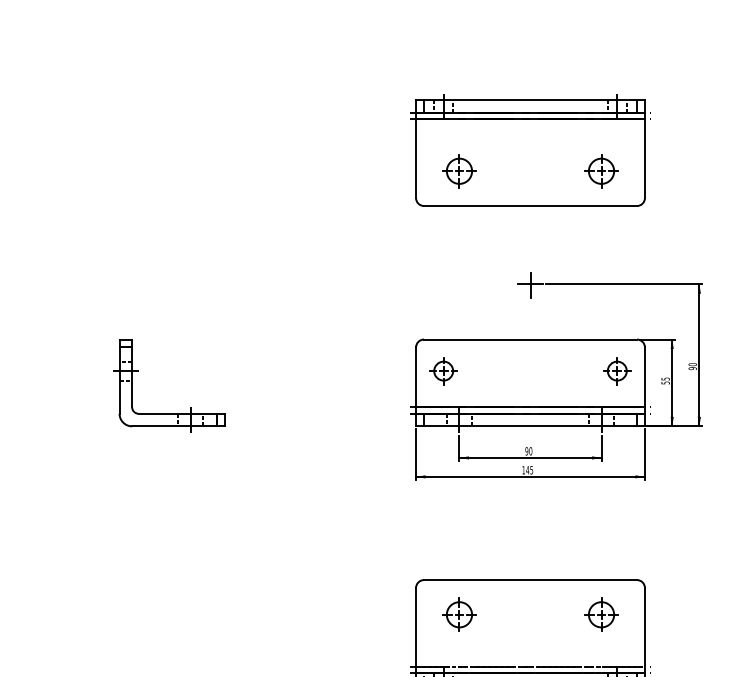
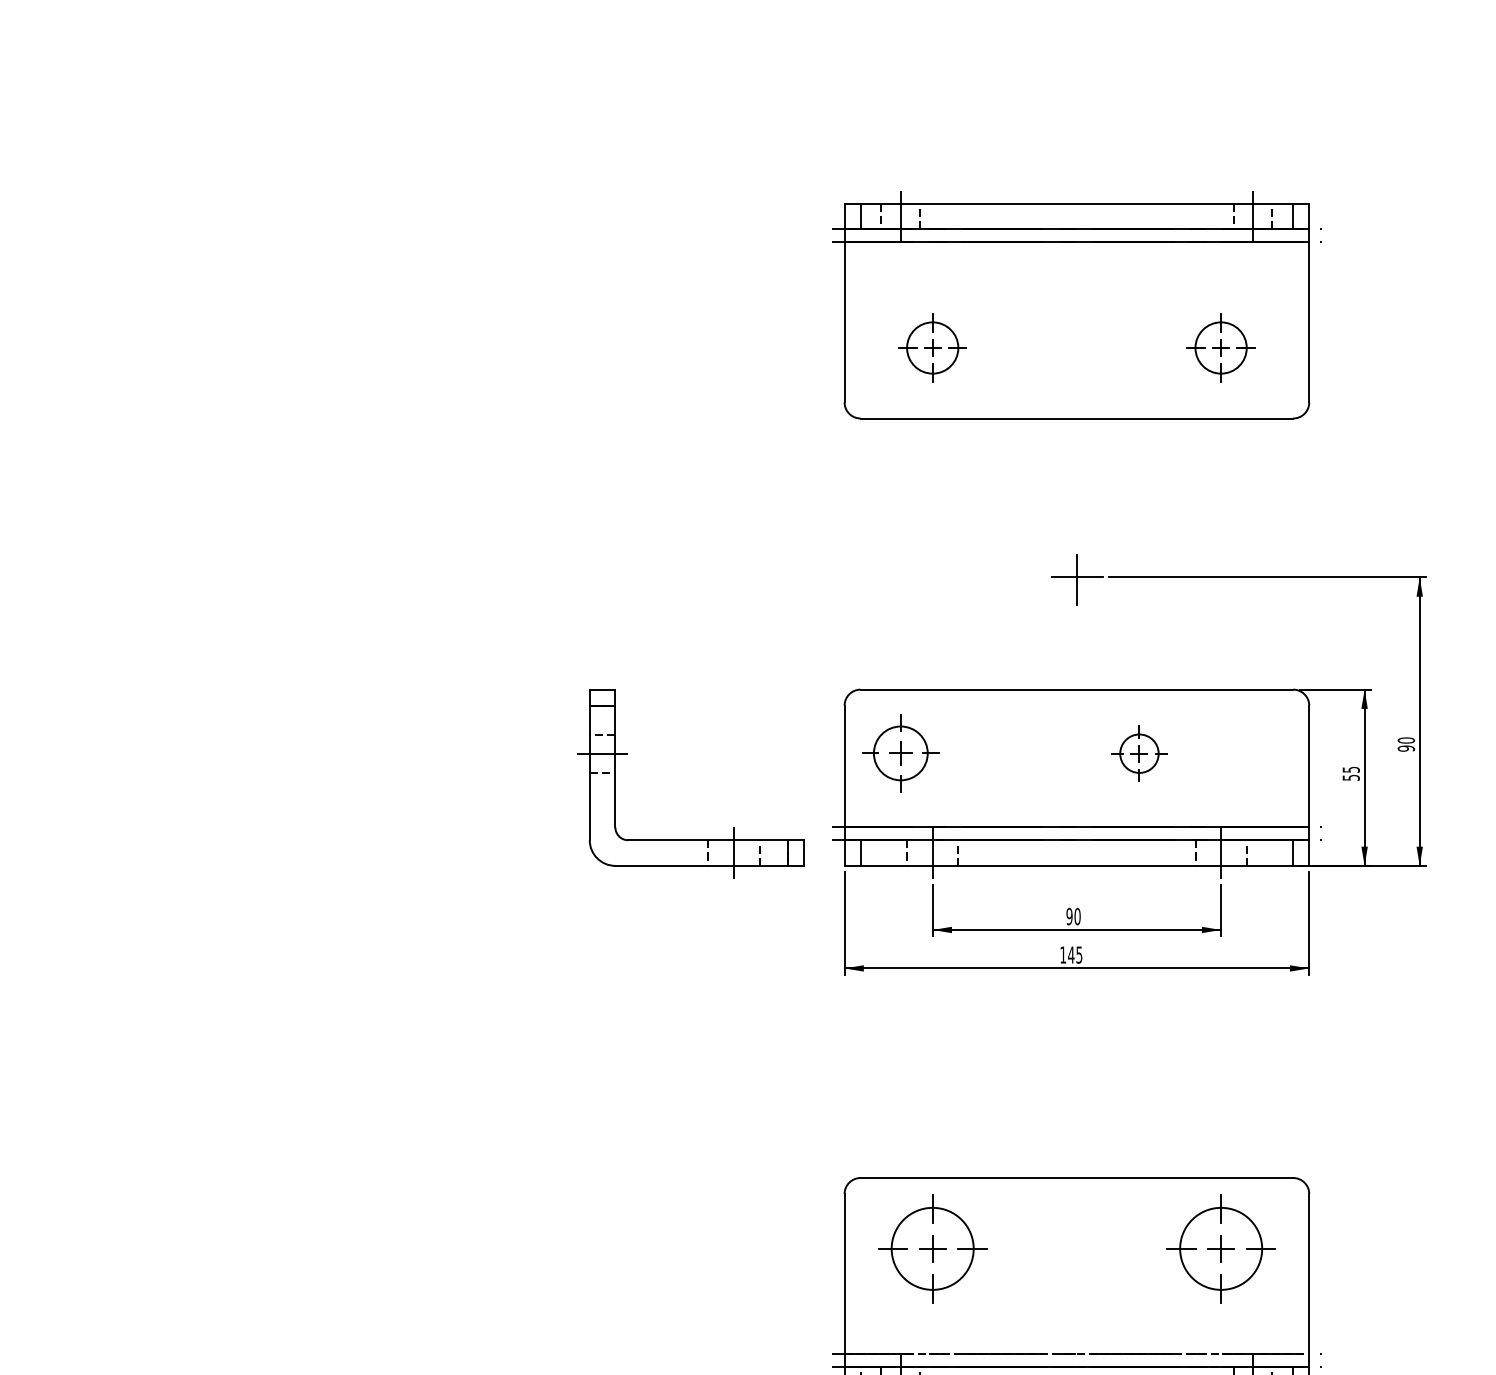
part: (443, 371) -> (900, 754), size x1.4
part: (617, 371) -> (1139, 754), moved
part: (169, 413) -> (691, 839), moved
part: (459, 614) -> (932, 1247), size x1.6
part: (601, 614) -> (1221, 1247), size x1.6

